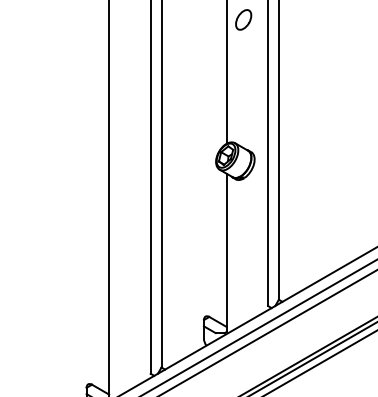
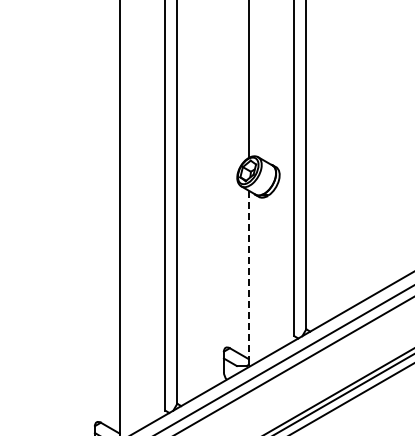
part: (243, 19) -> (267, 21), removed
line: (226, 250) -> (248, 275), solid -> dashed

